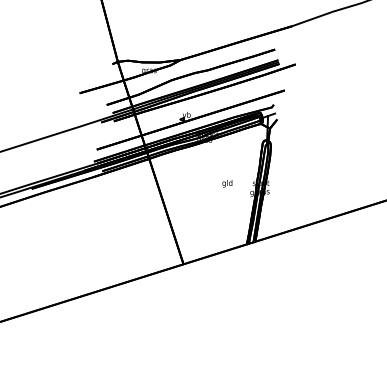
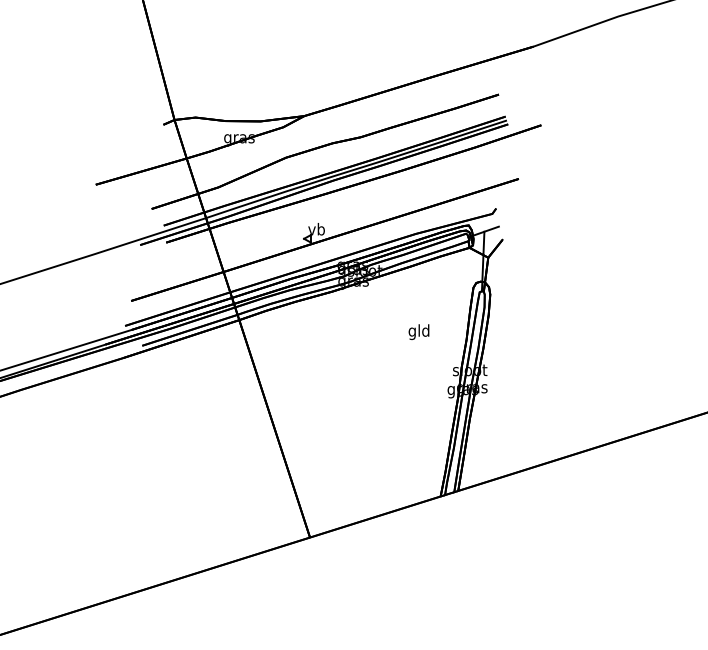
text: (227, 183) -> (419, 331), moved

